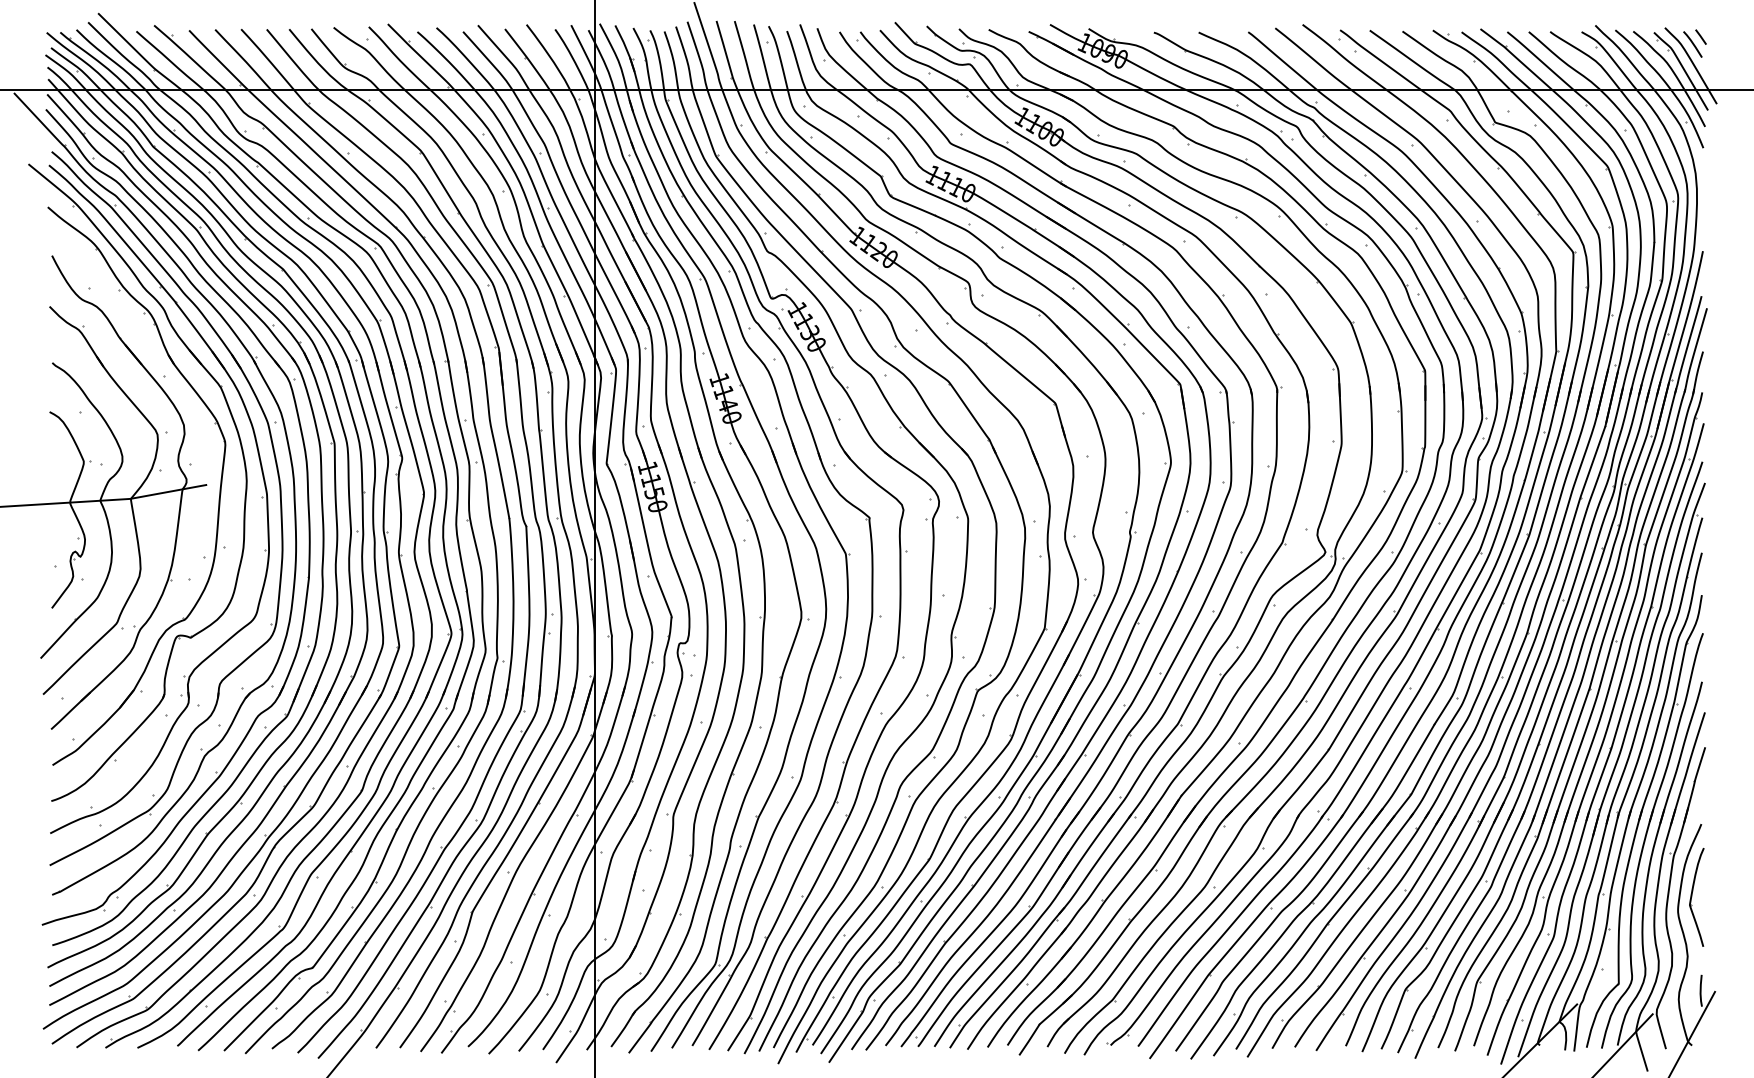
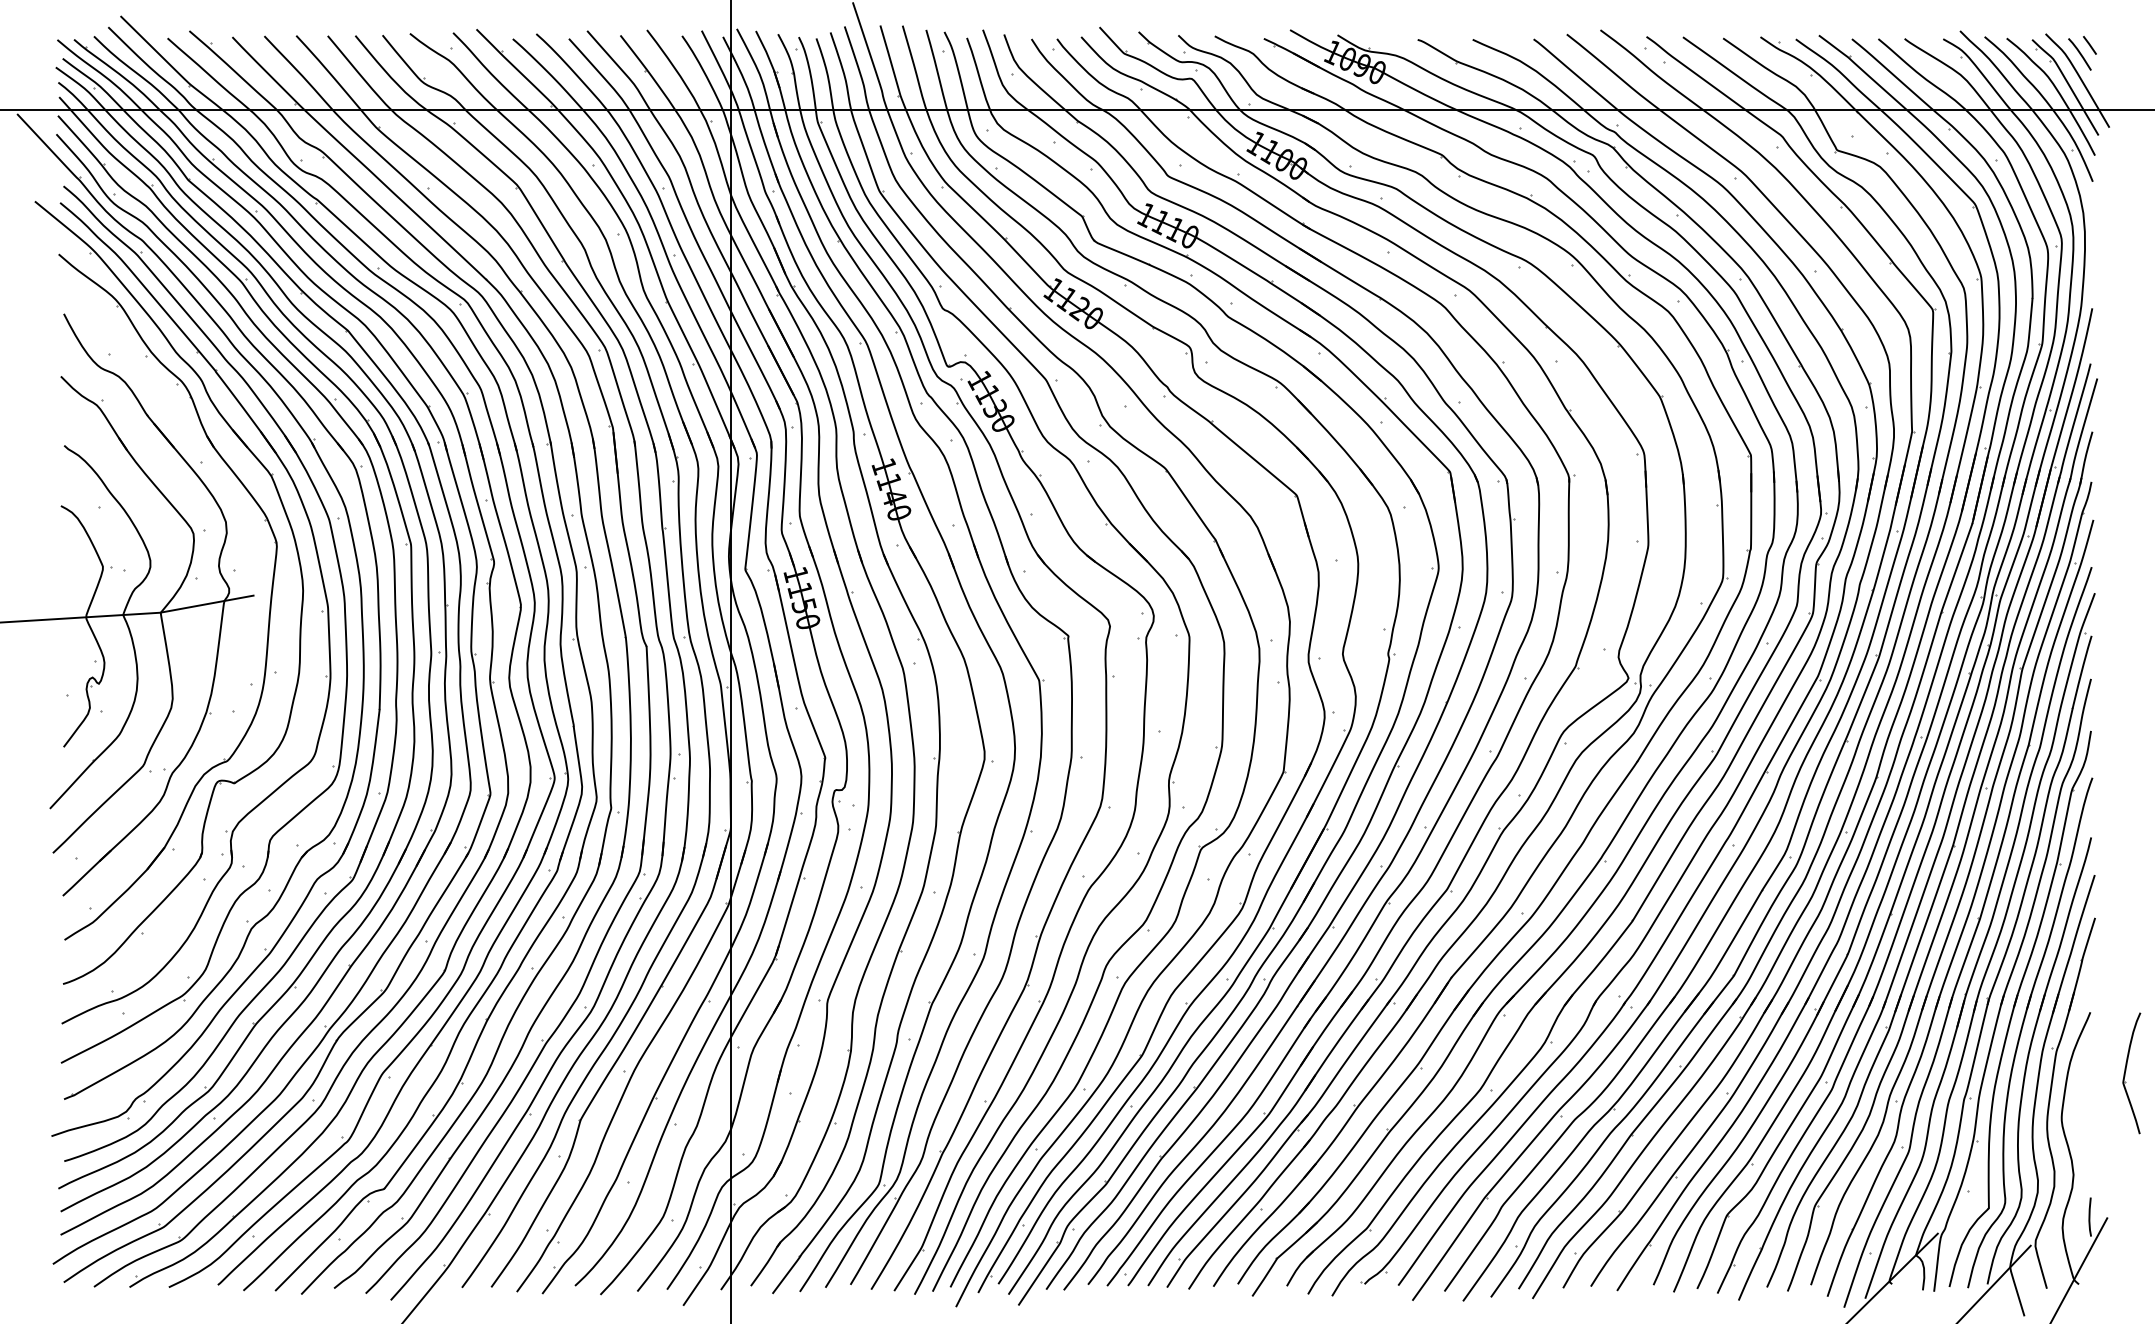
part: (1696, 897) -> (2131, 1073), moved

